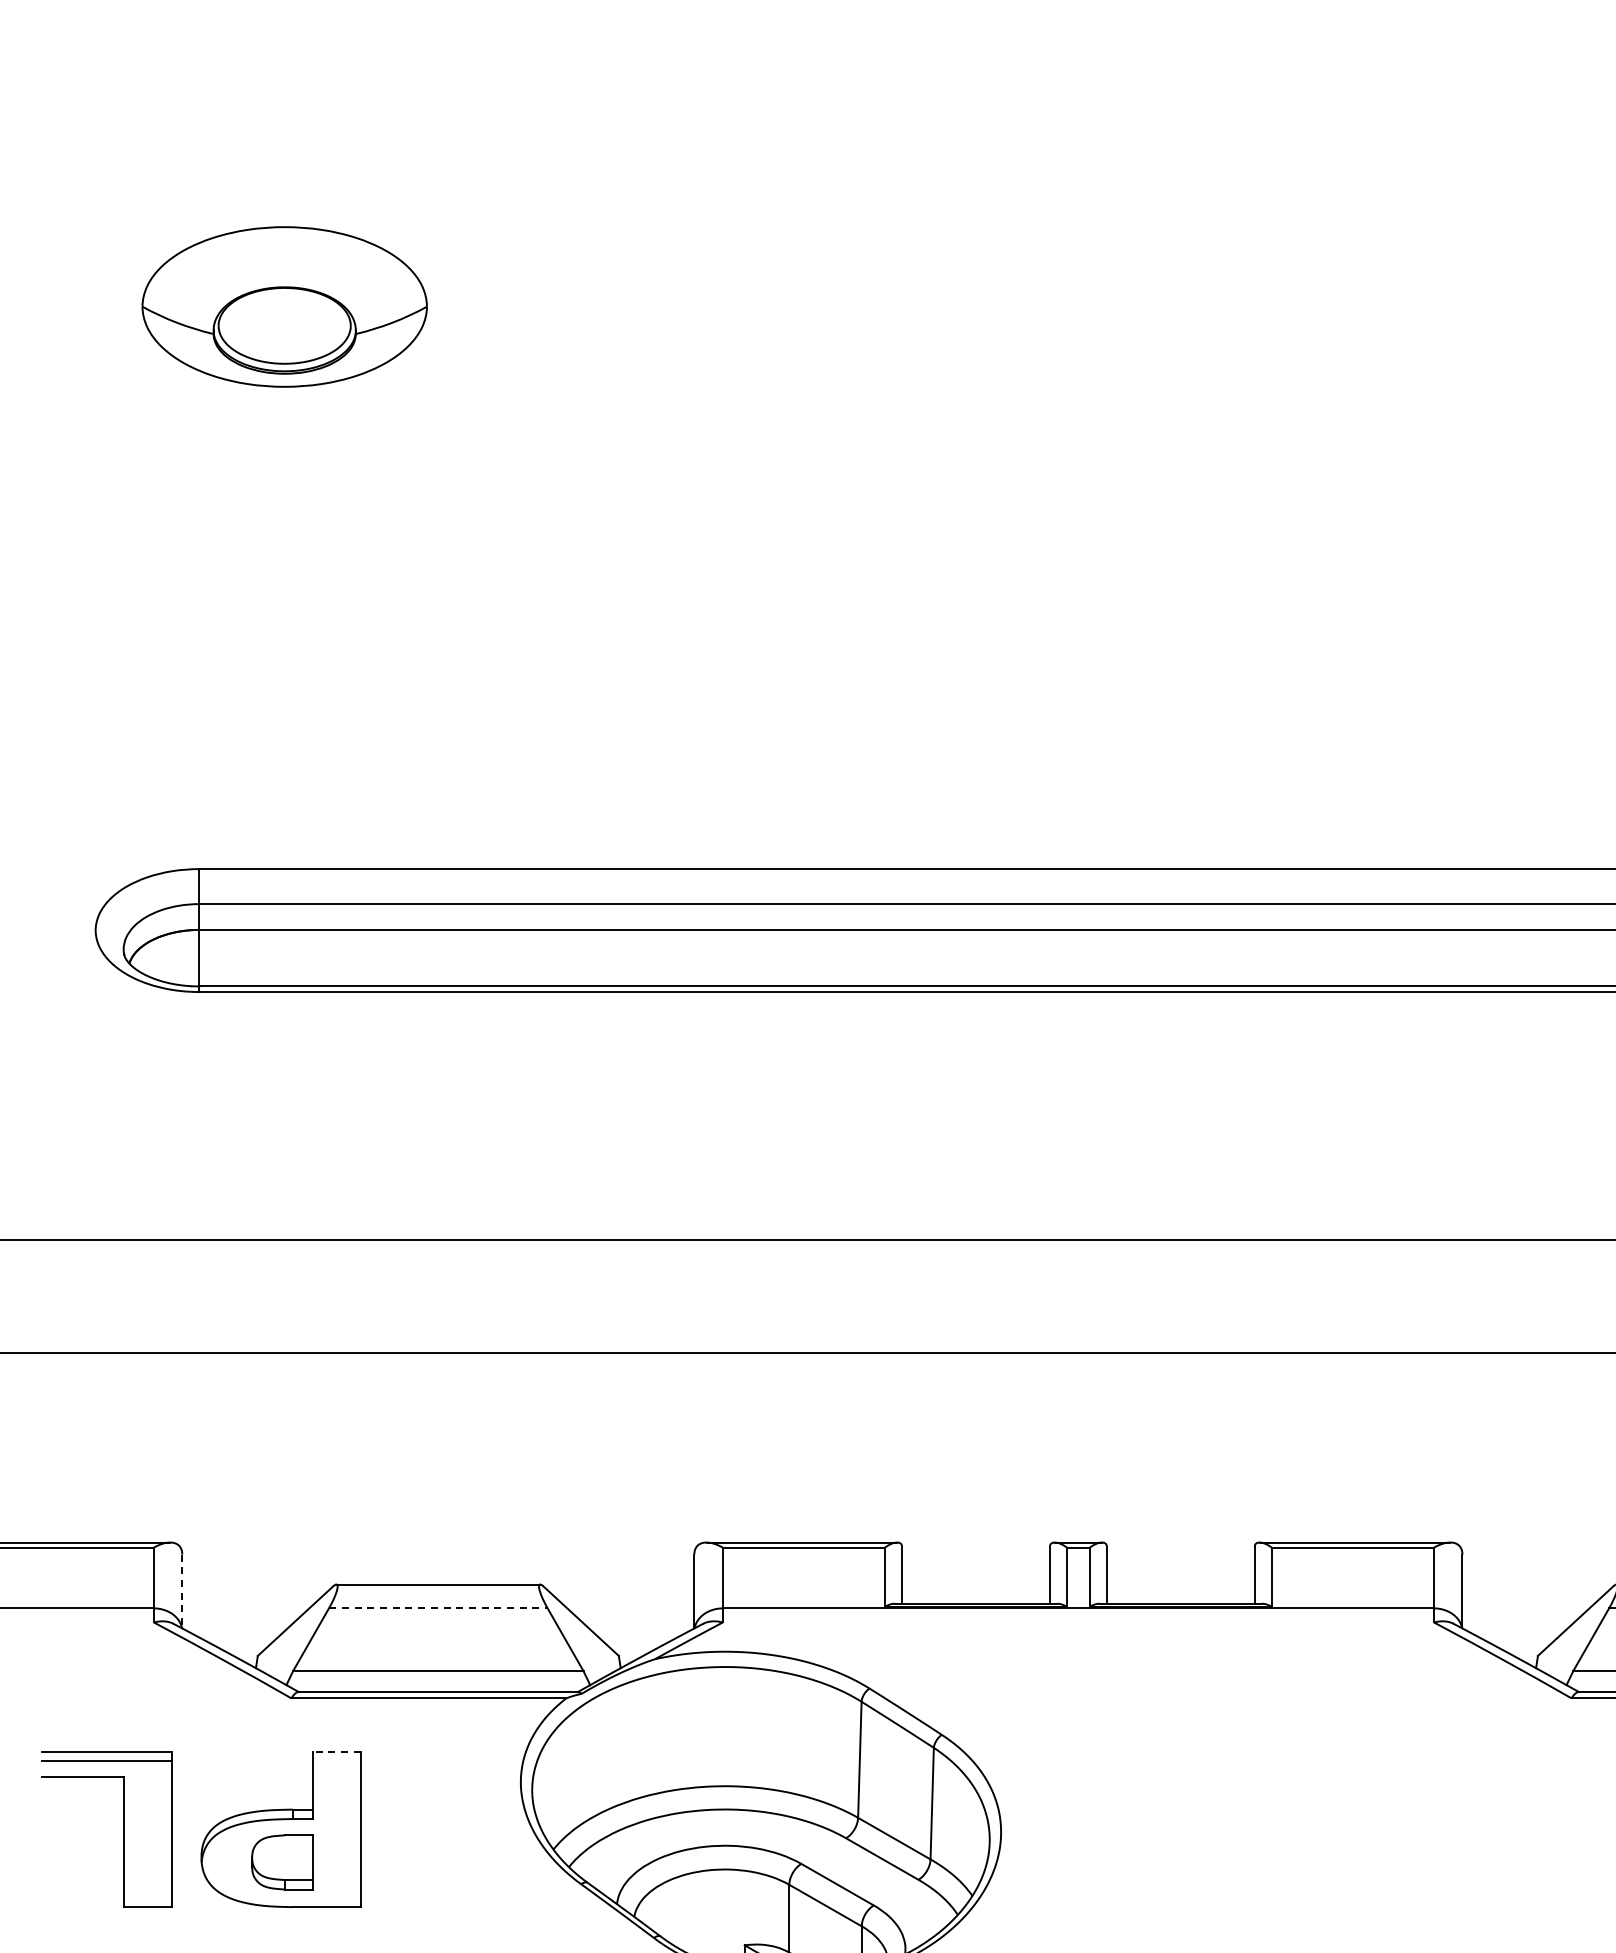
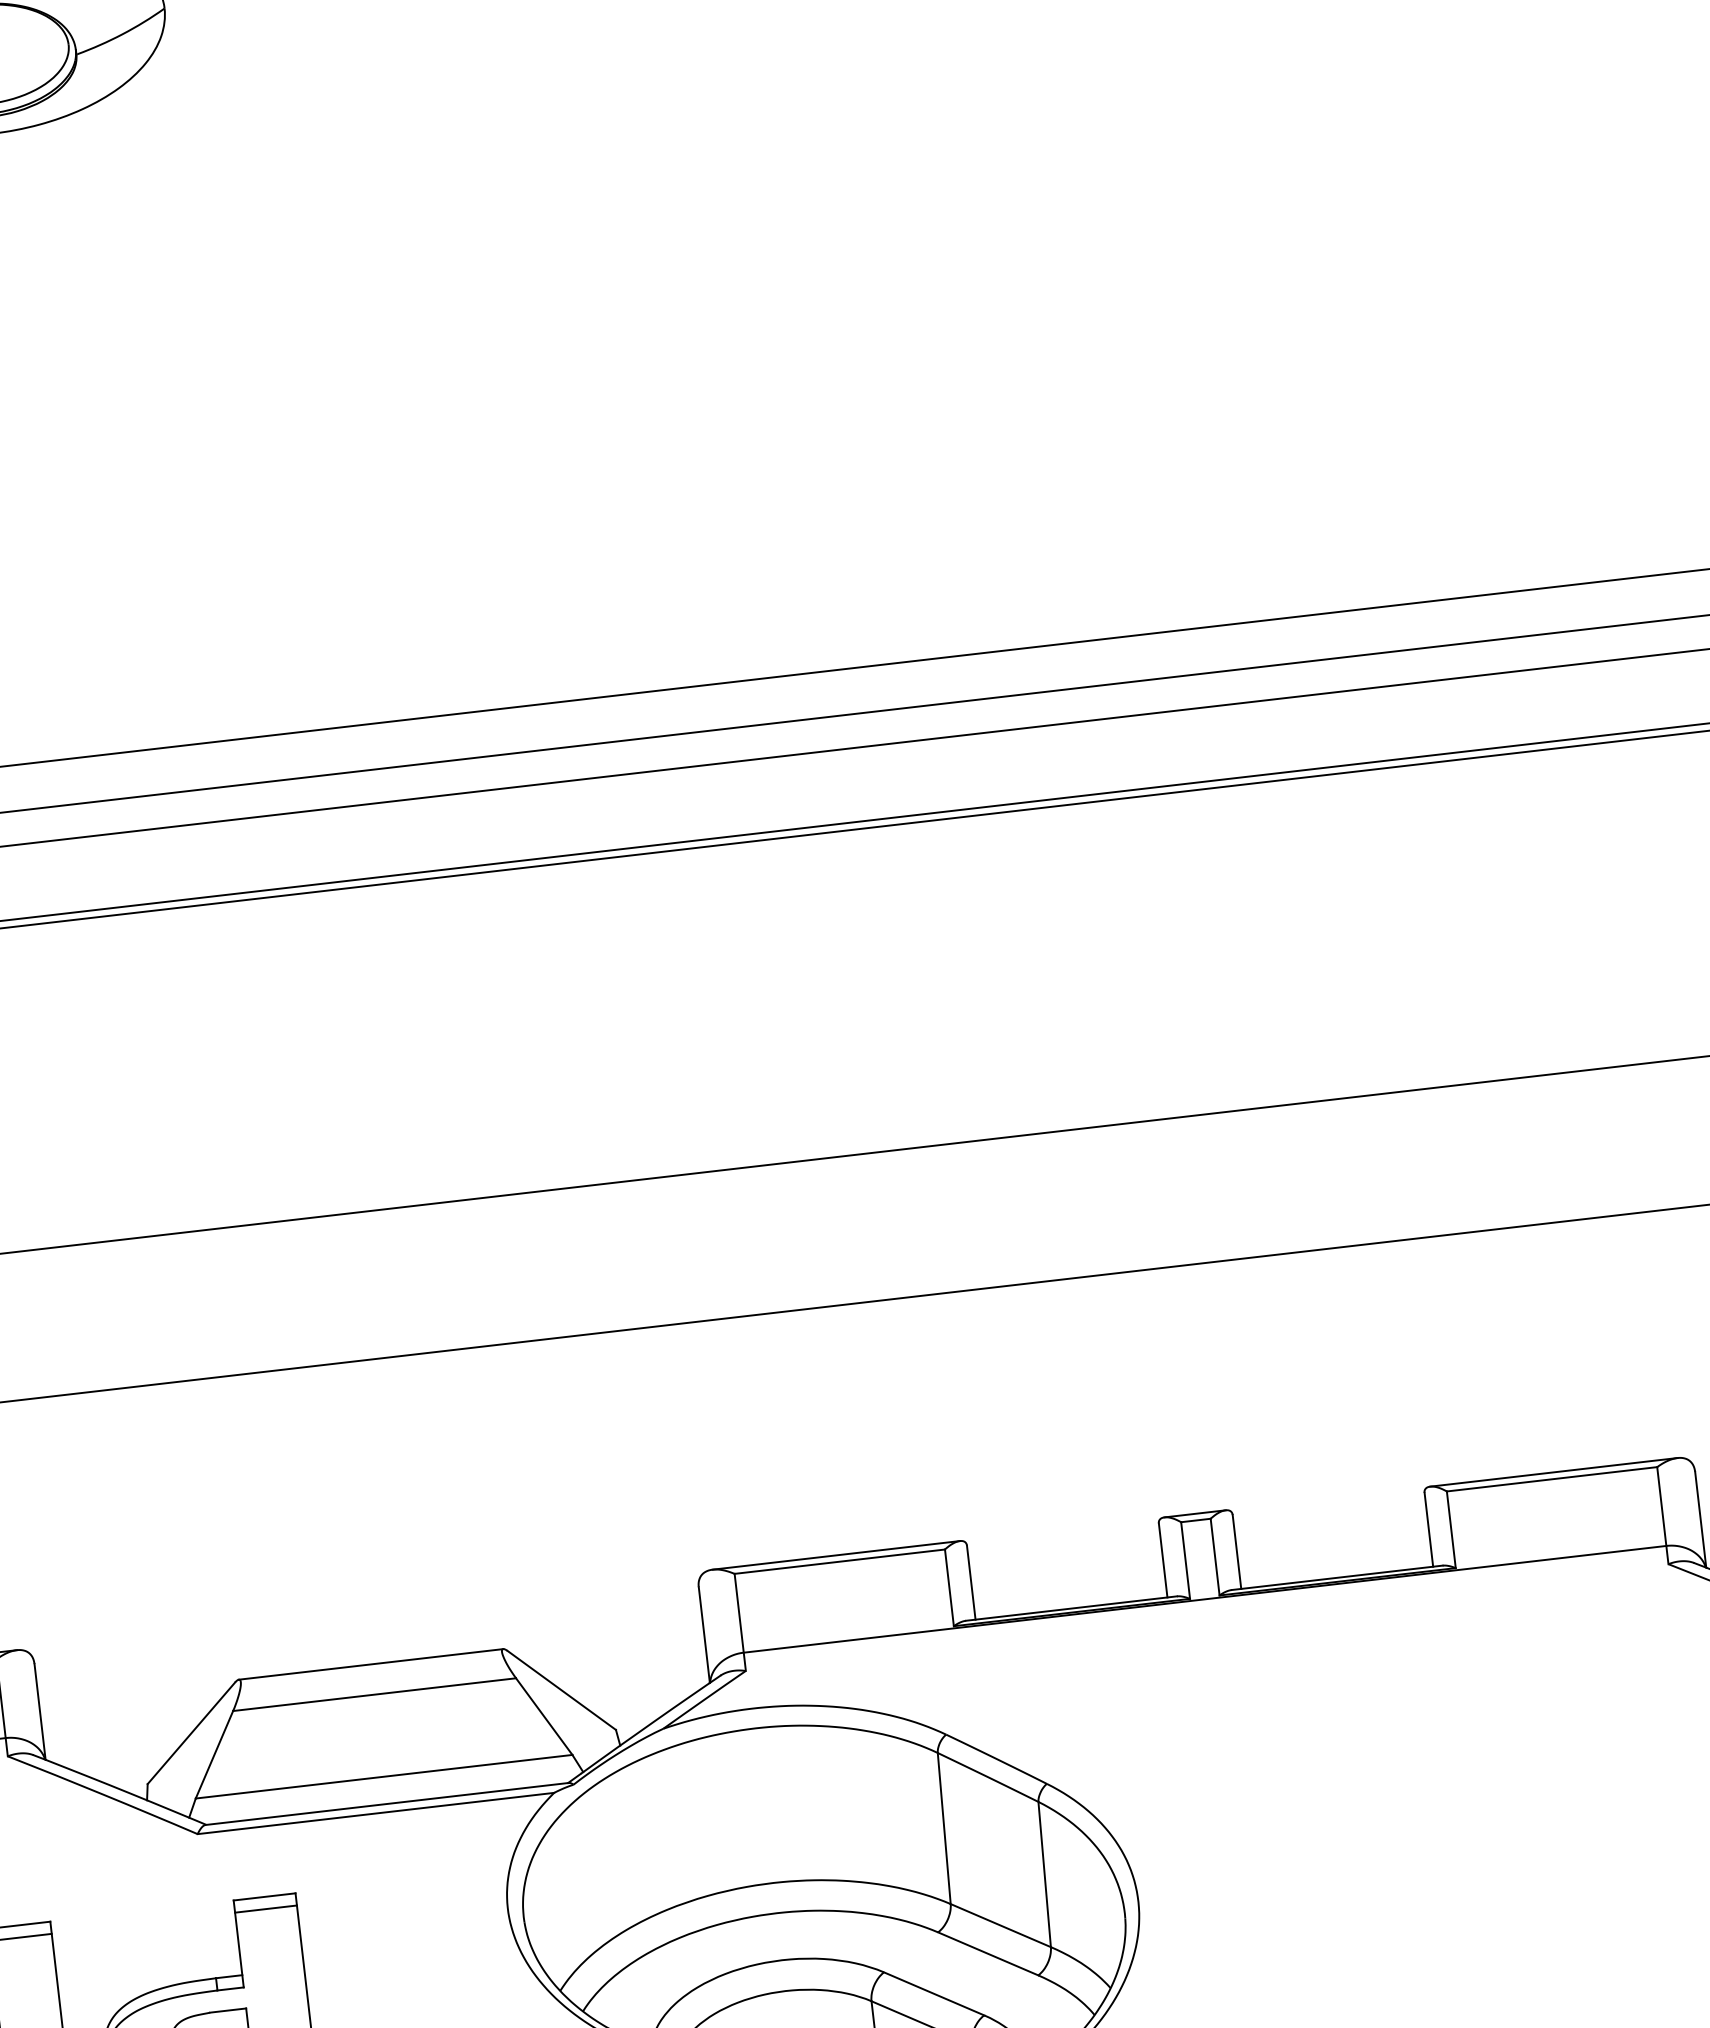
line: (182, 1591) -> (40, 1711), dashed -> solid
line: (438, 1607) -> (374, 1694), dashed -> solid
line: (336, 1752) -> (264, 1897), dashed -> solid
line: (336, 1761) -> (265, 1909), added

